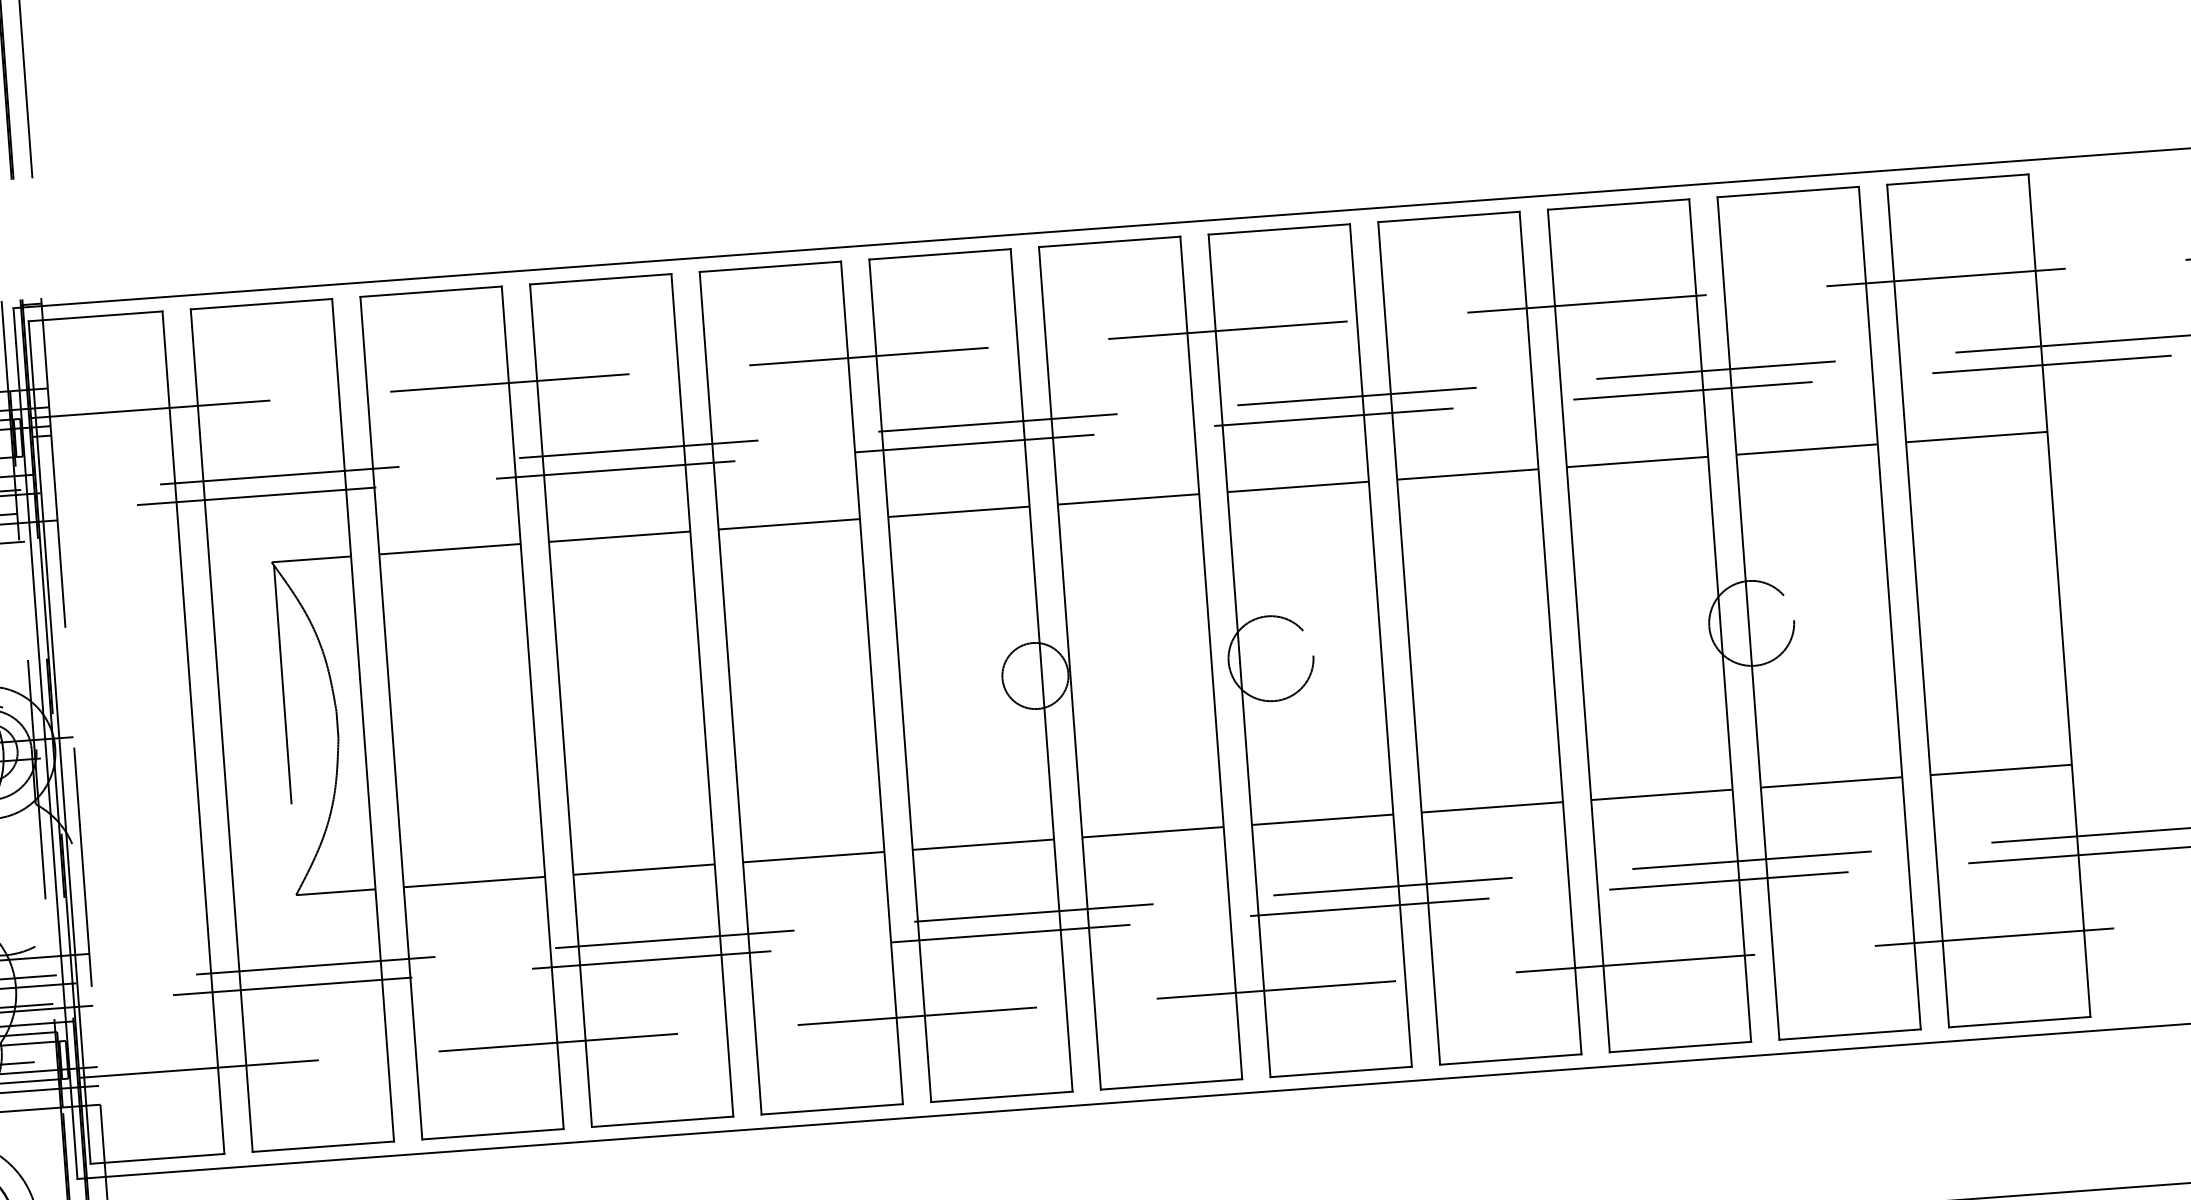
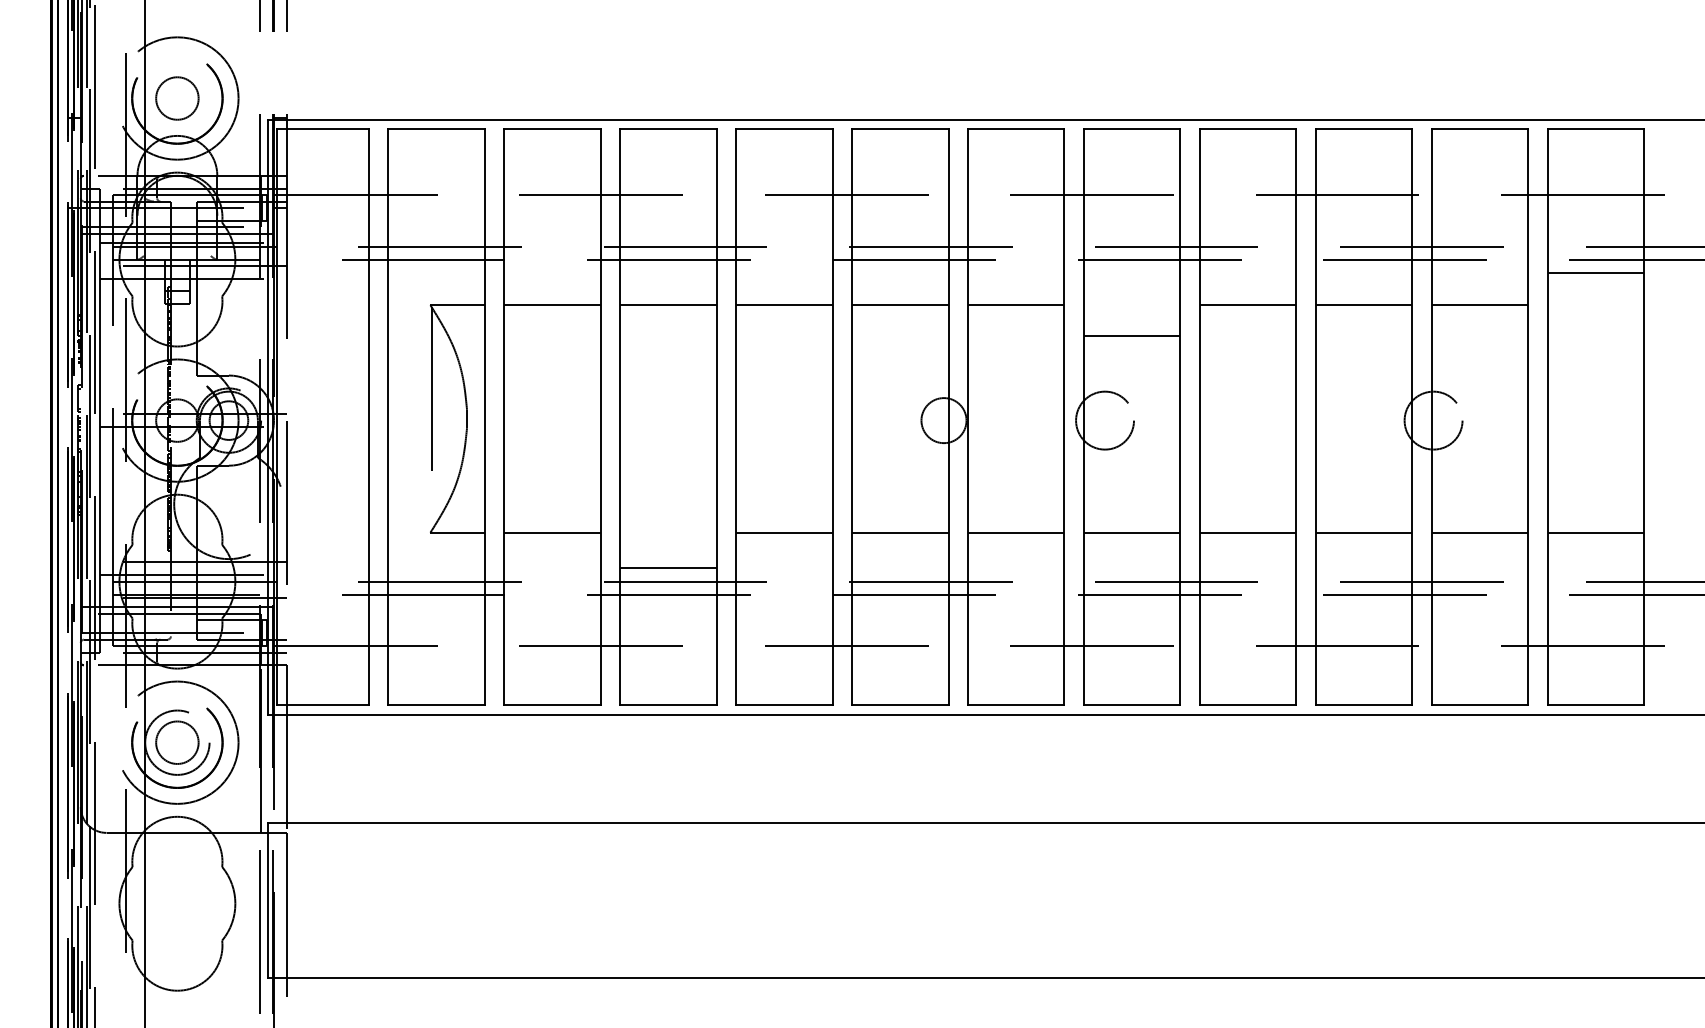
line: (1976, 437) -> (1595, 273), moved
line: (1297, 487) -> (1131, 336), moved
line: (642, 869) -> (667, 567), moved

